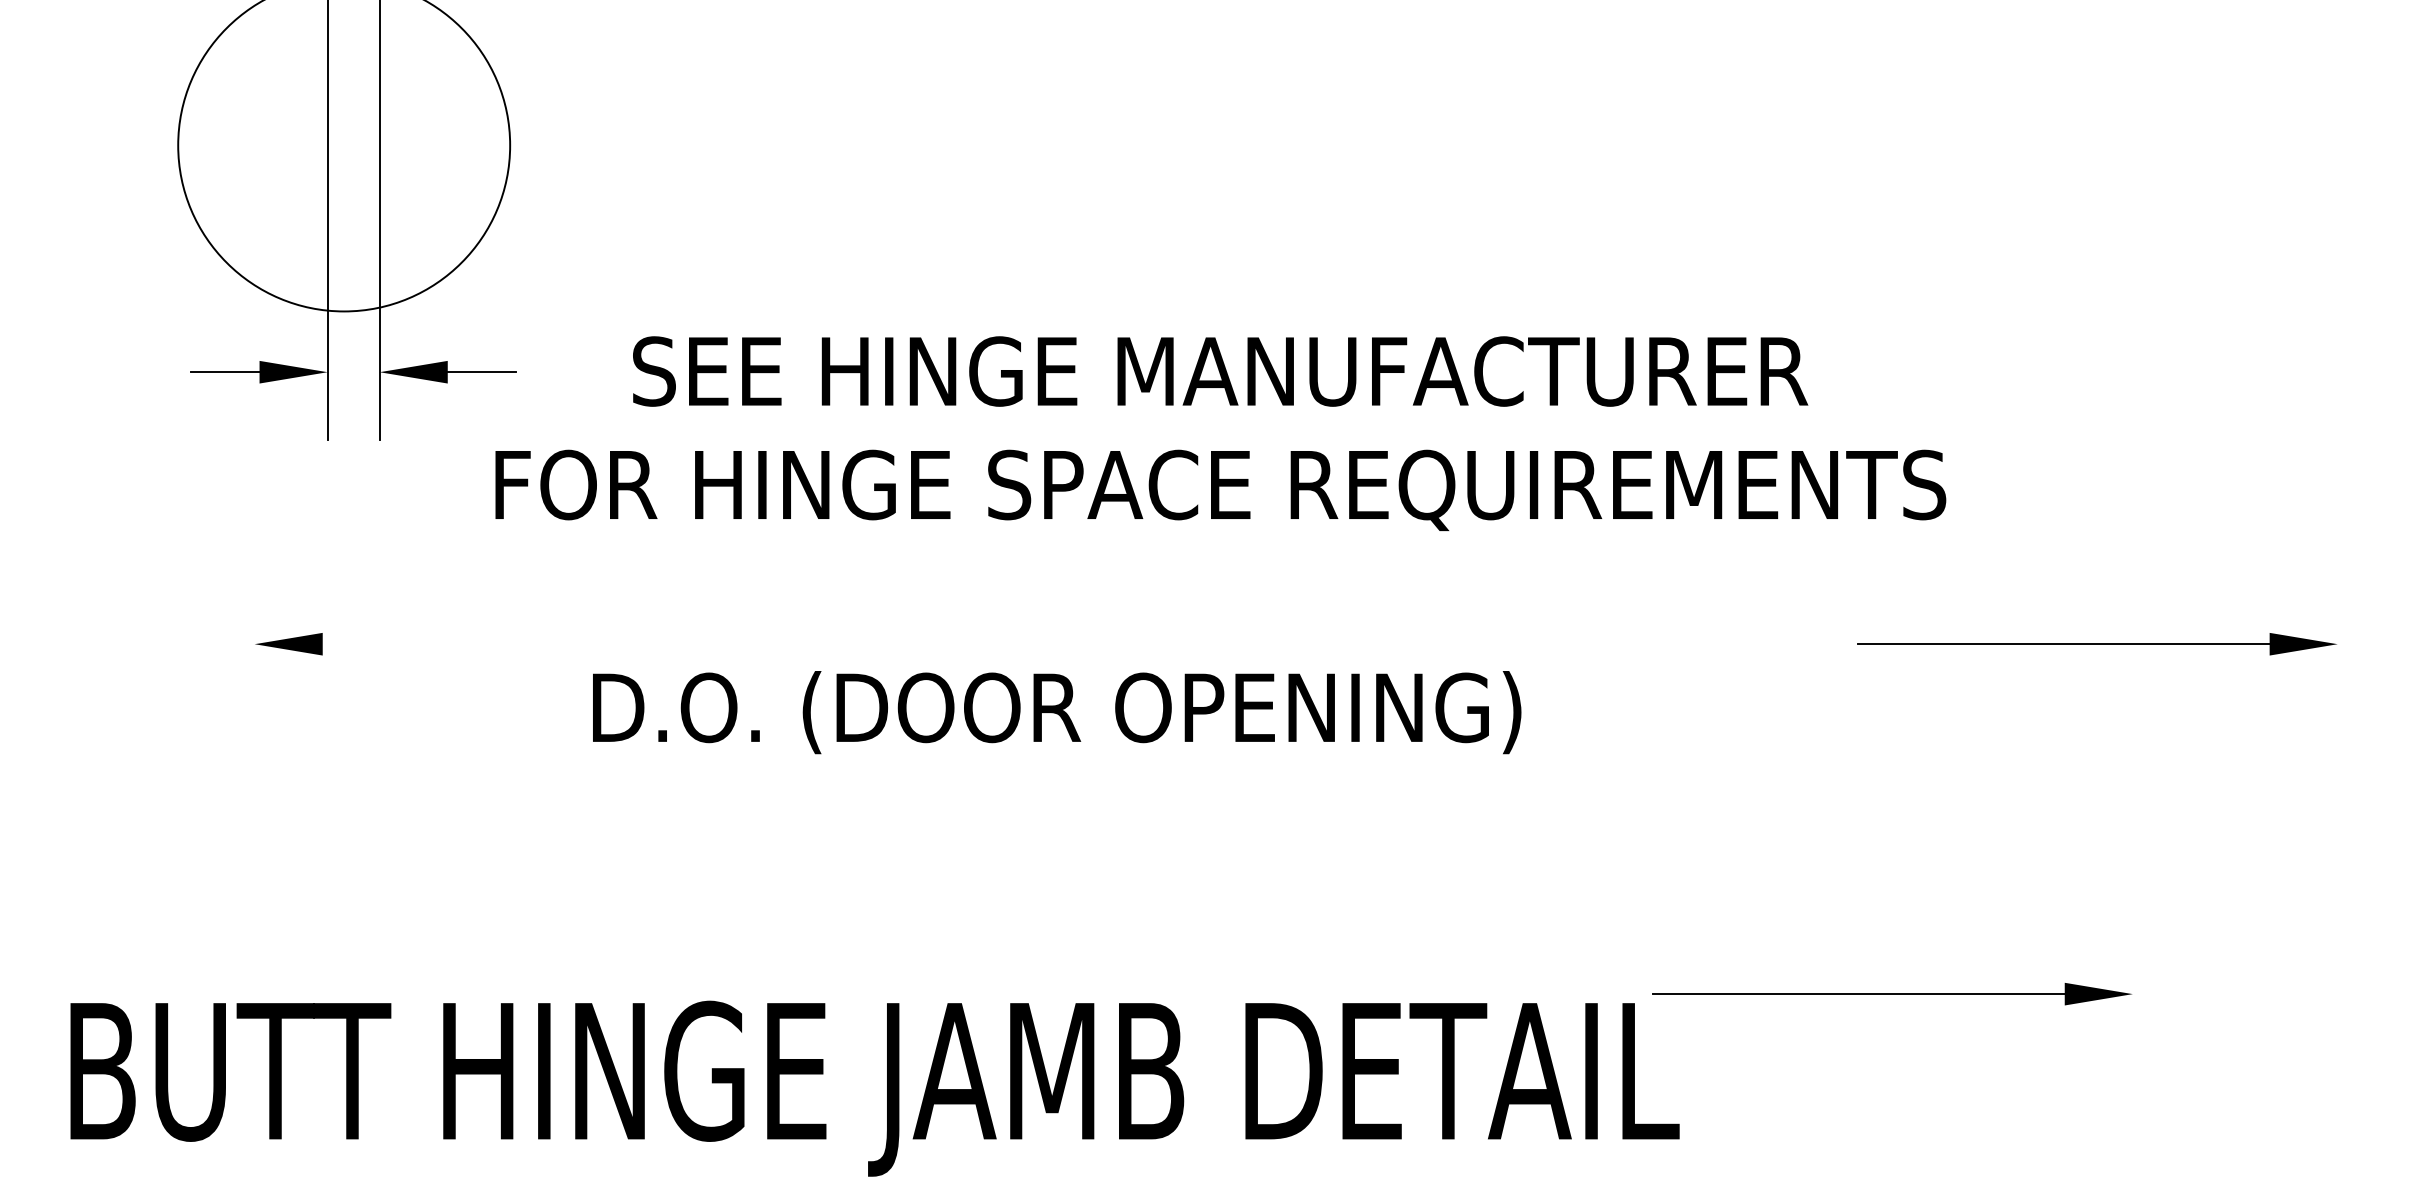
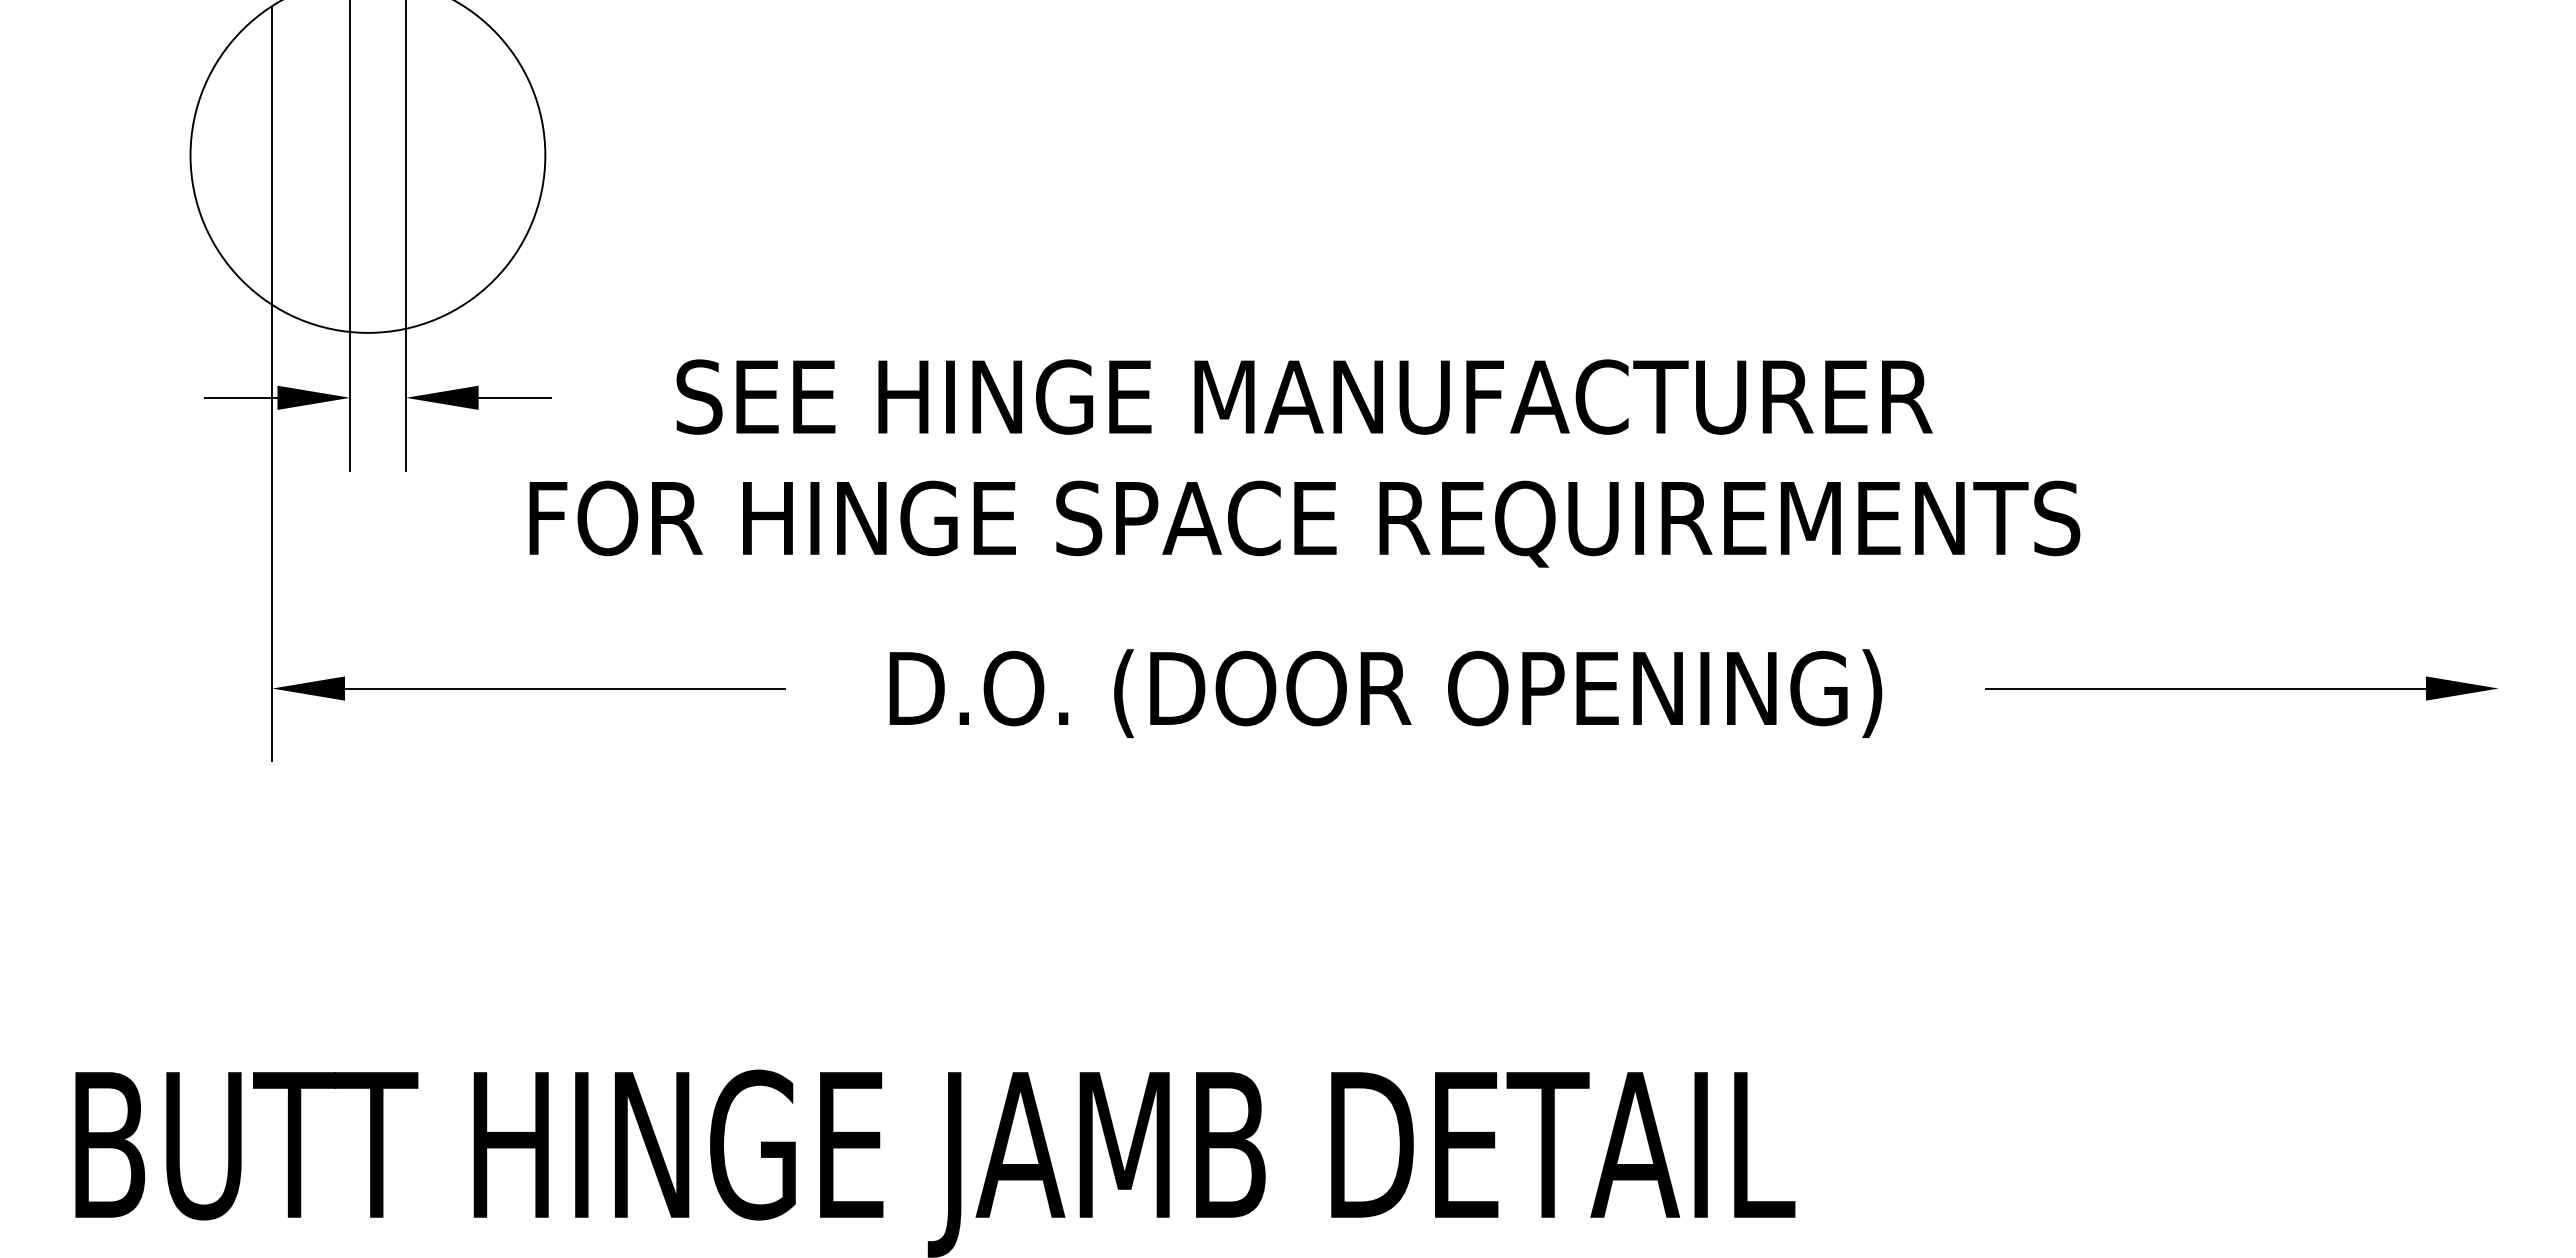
line: (254, 358) -> (272, 383), added
line: (529, 644) -> (565, 688), added
text: (1056, 712) -> (1385, 693), moved
part: (1892, 994) -> (2022, 1062), removed

